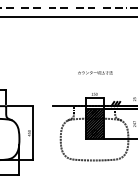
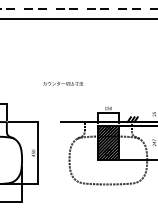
text: (95, 72) -> (63, 83), moved

